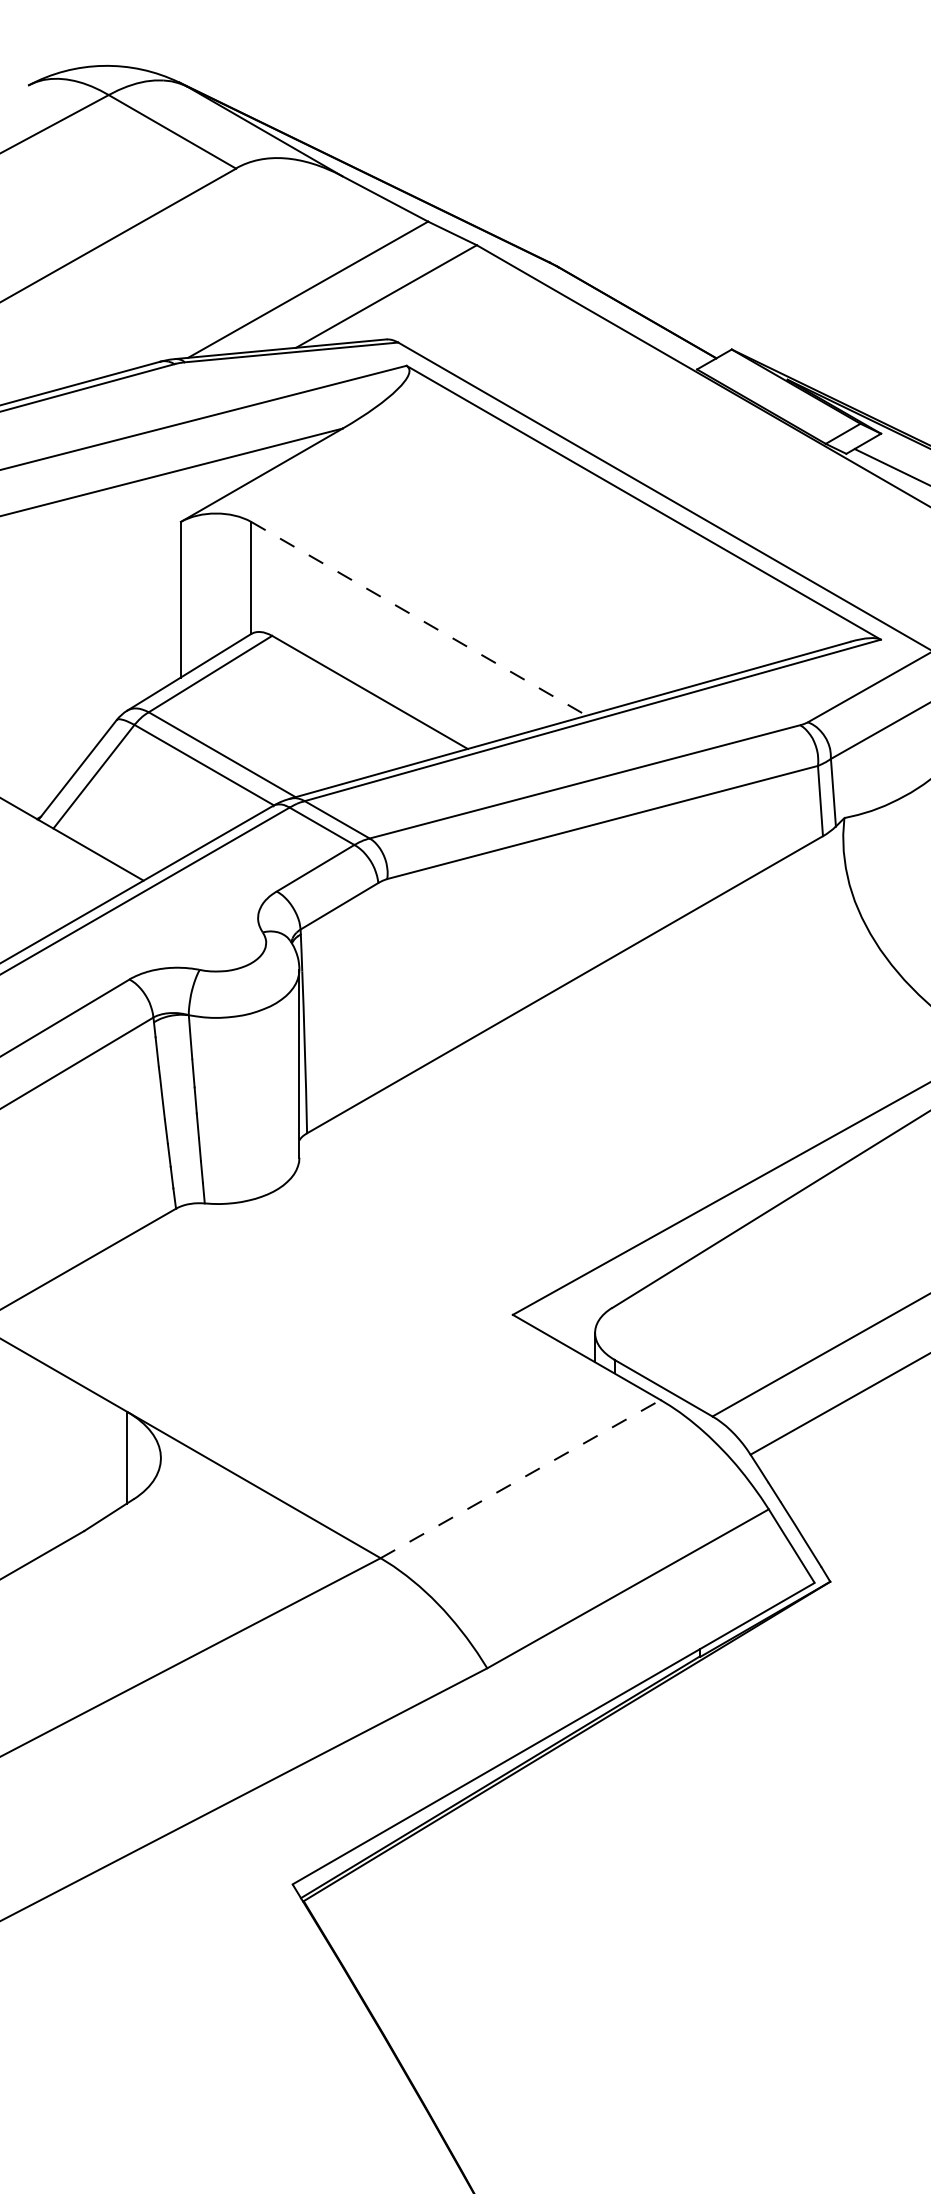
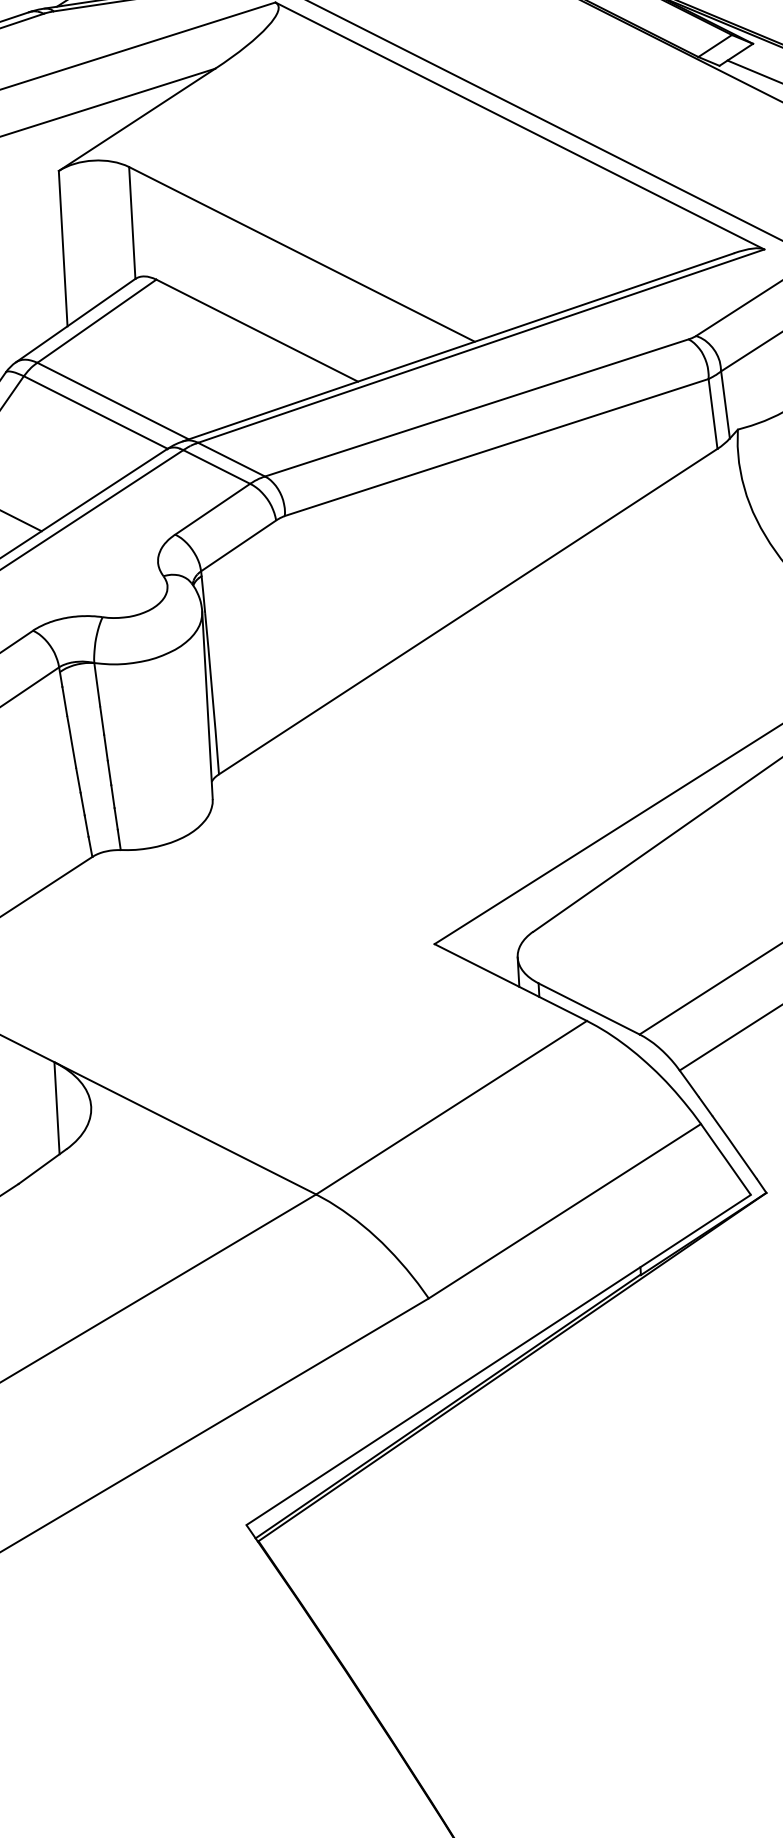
line: (418, 618) -> (301, 254), dashed -> solid
line: (520, 1479) -> (451, 1108), dashed -> solid

